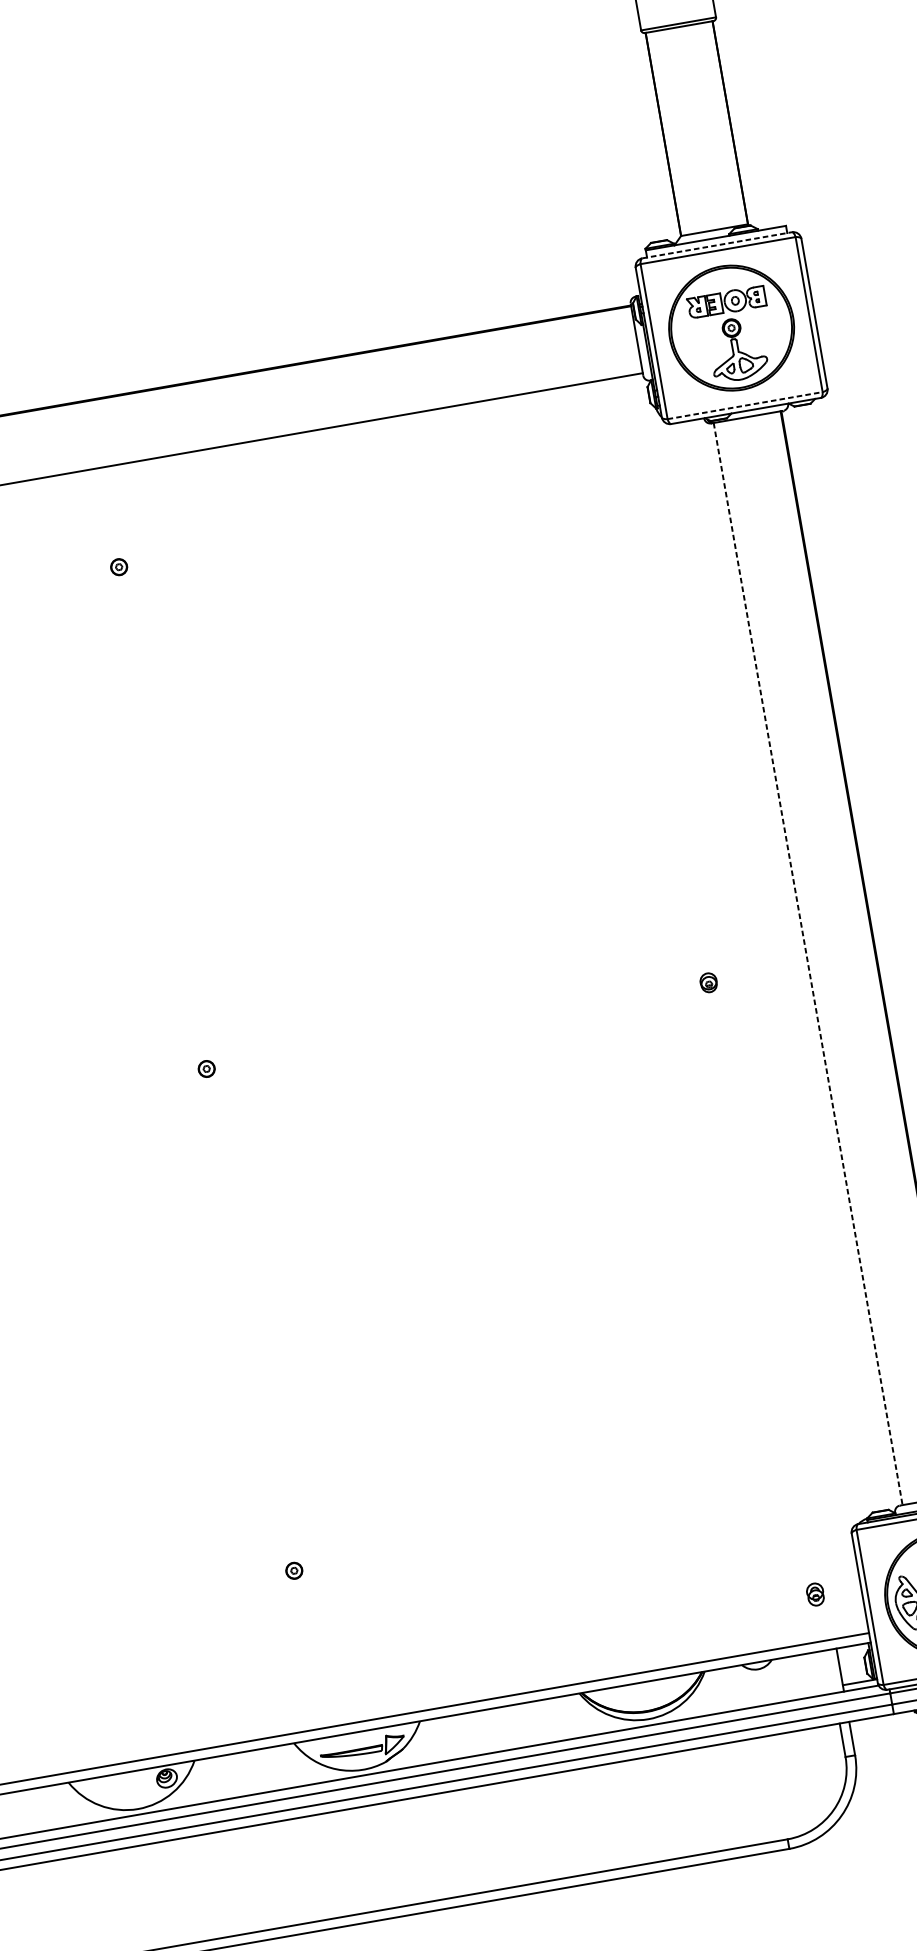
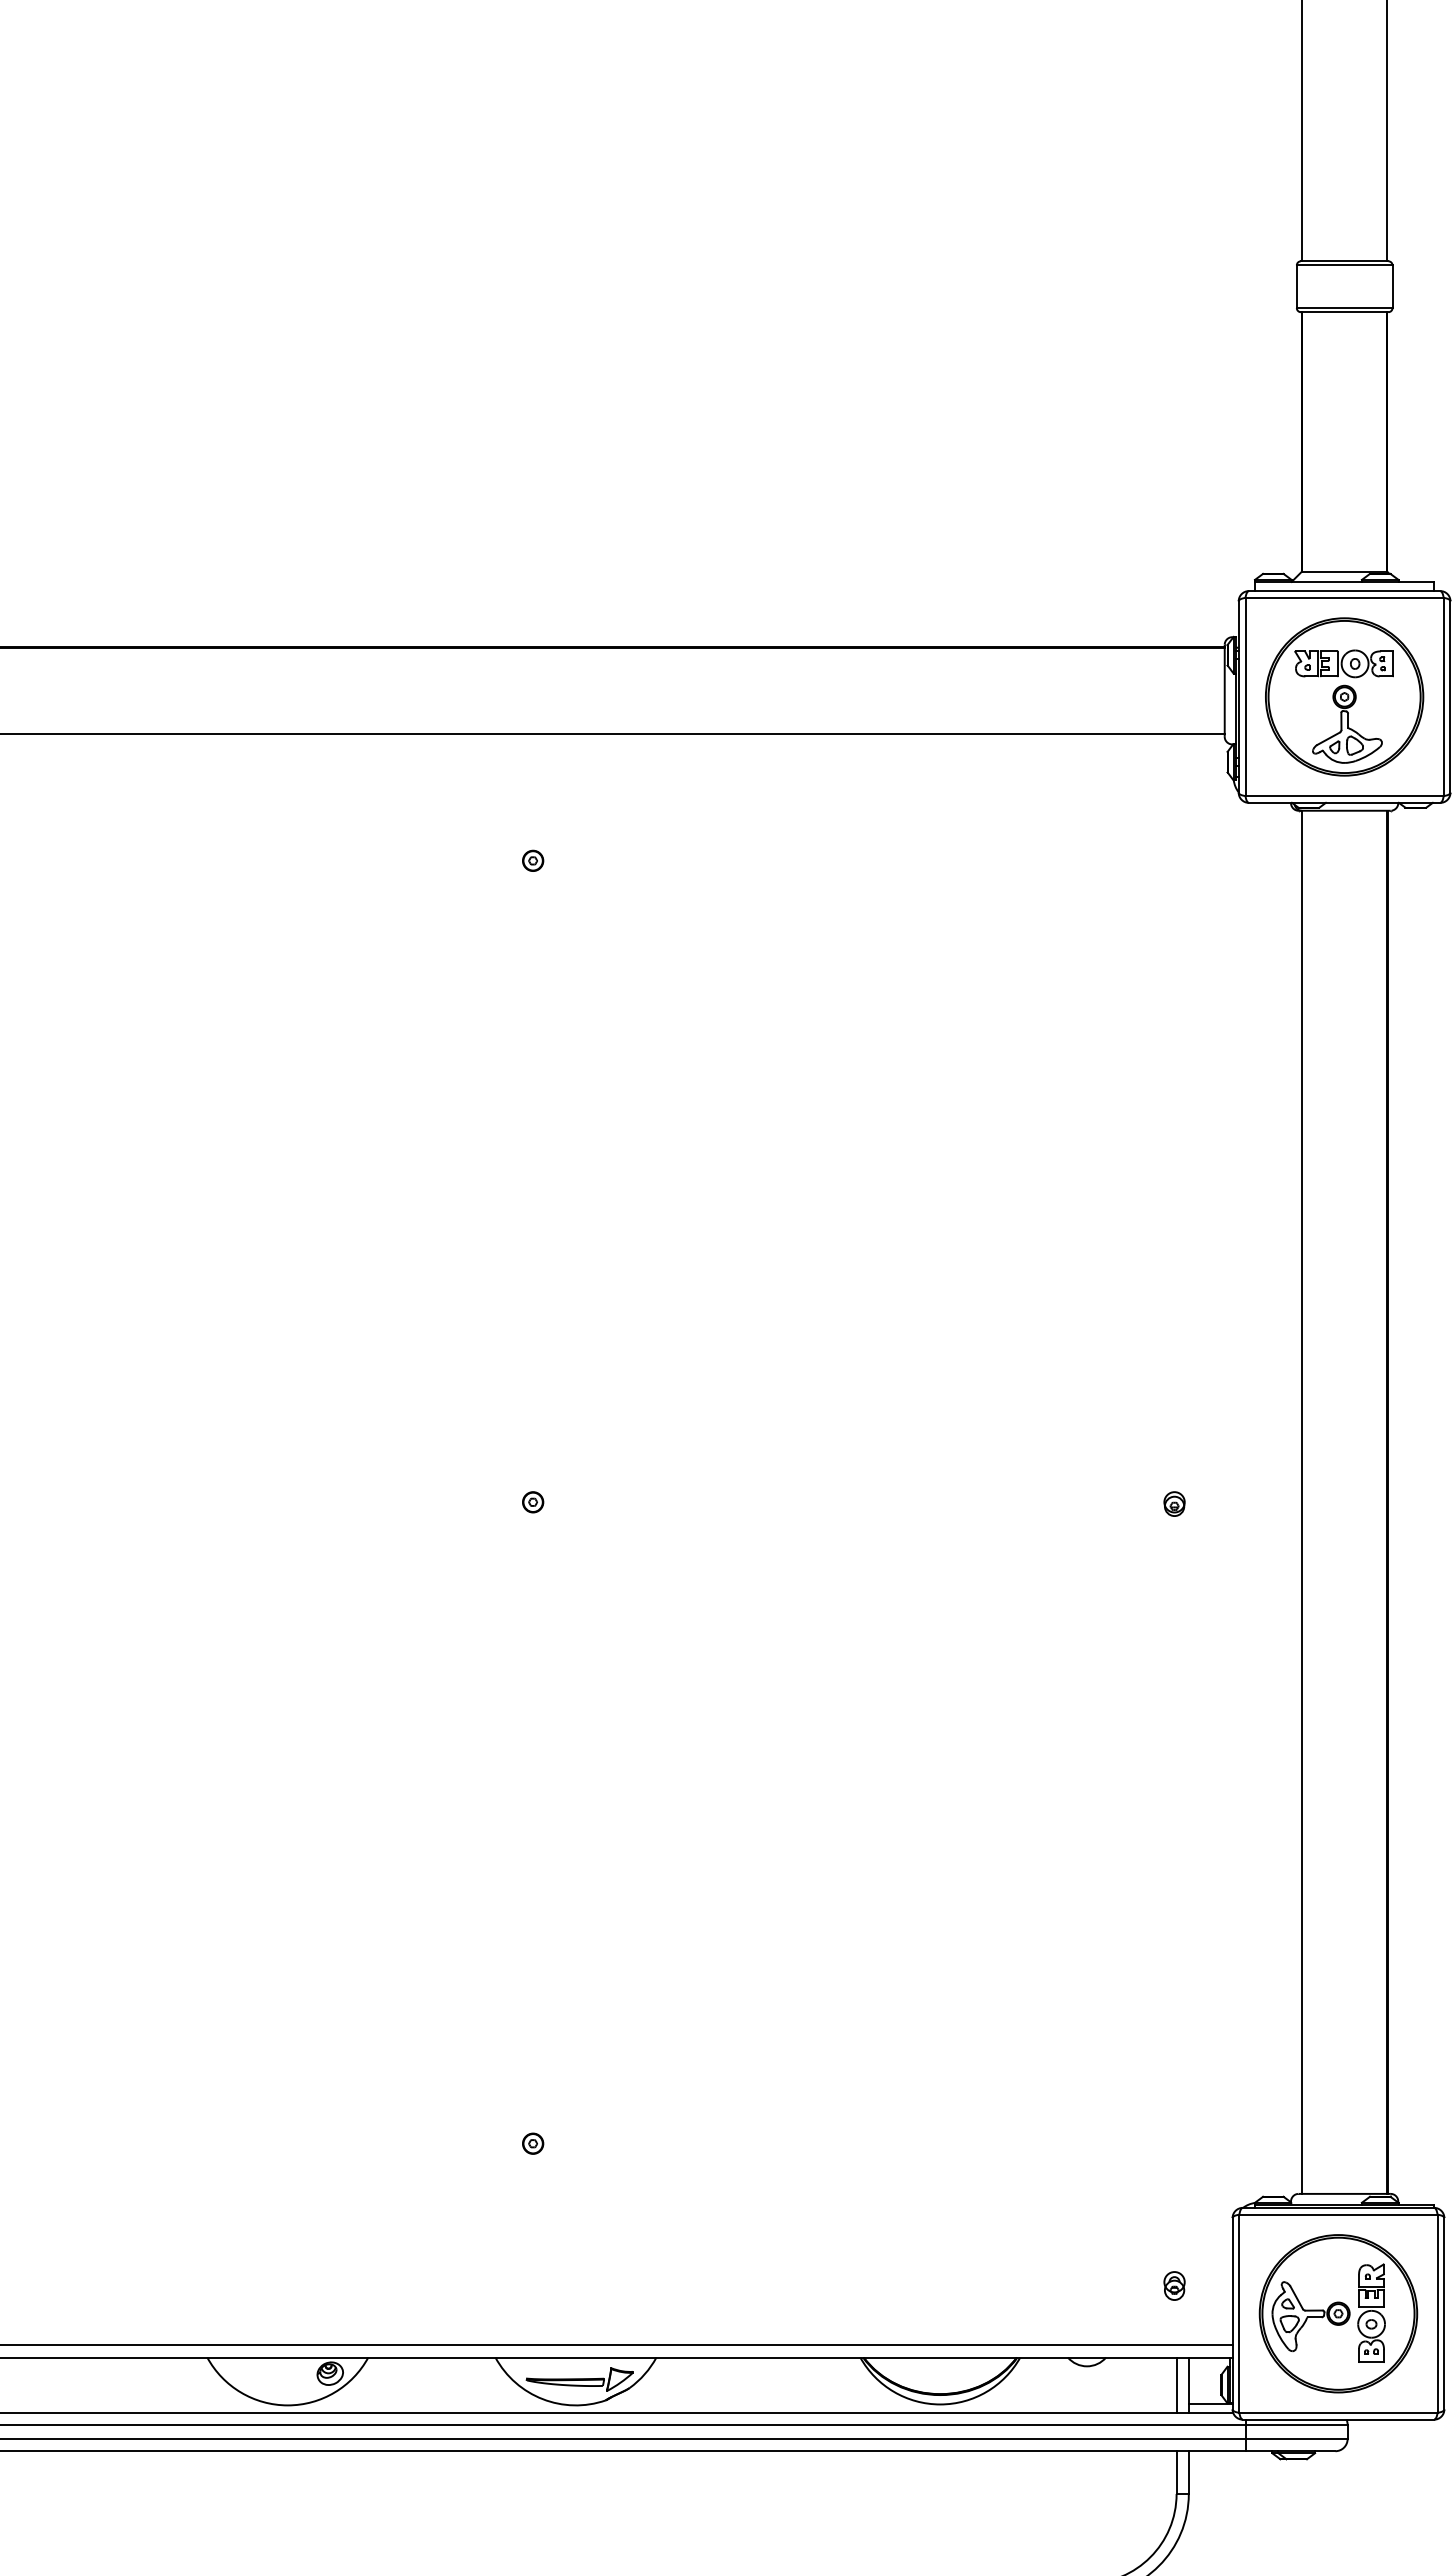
line: (717, 245) -> (1344, 591), dashed -> solid
line: (745, 405) -> (1345, 796), dashed -> solid
line: (807, 964) -> (1301, 1502), dashed -> solid
line: (830, 1671) -> (1176, 2384), added

